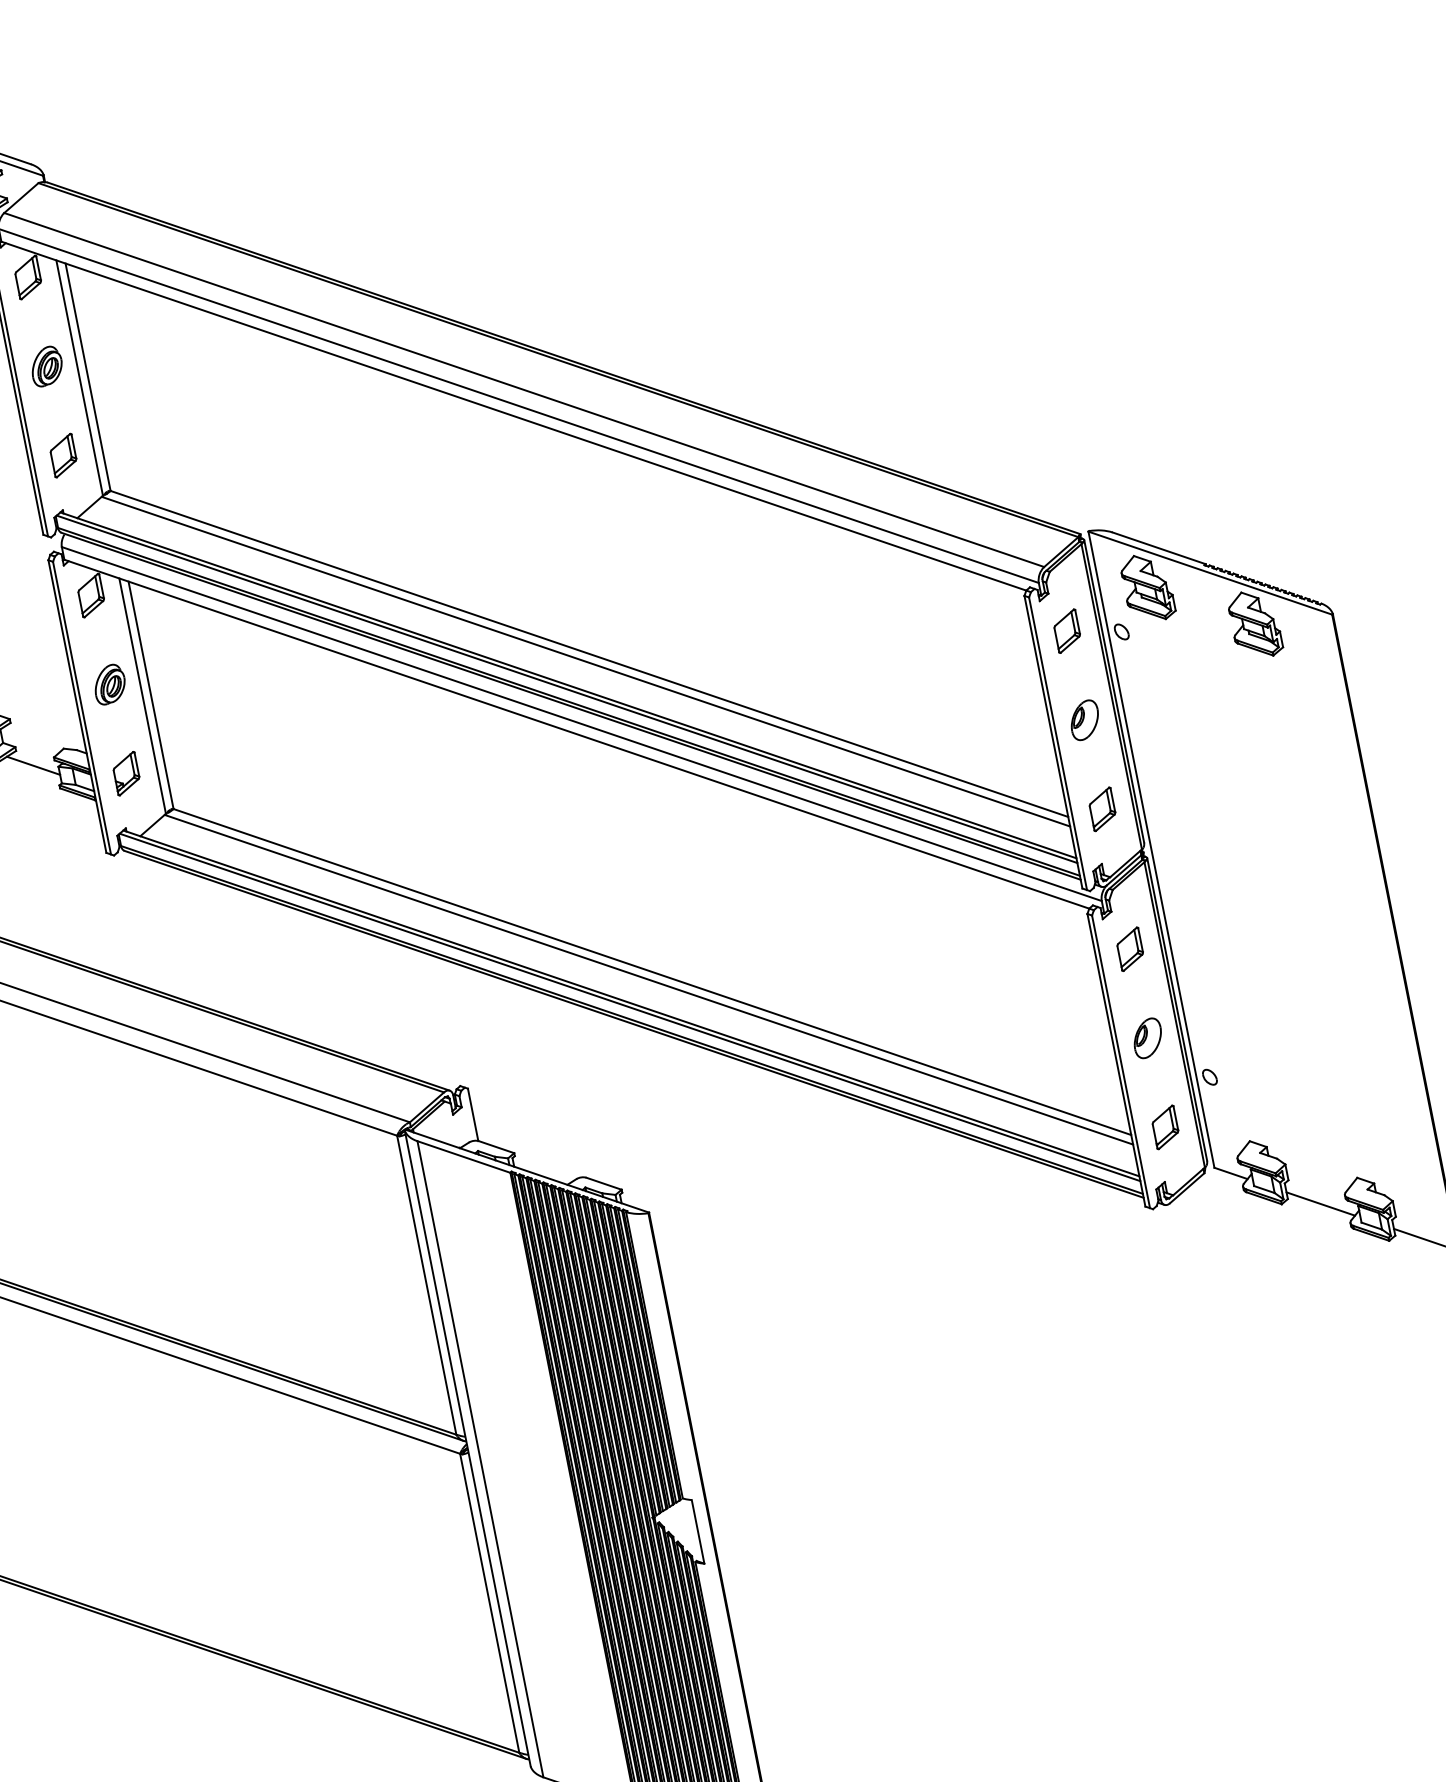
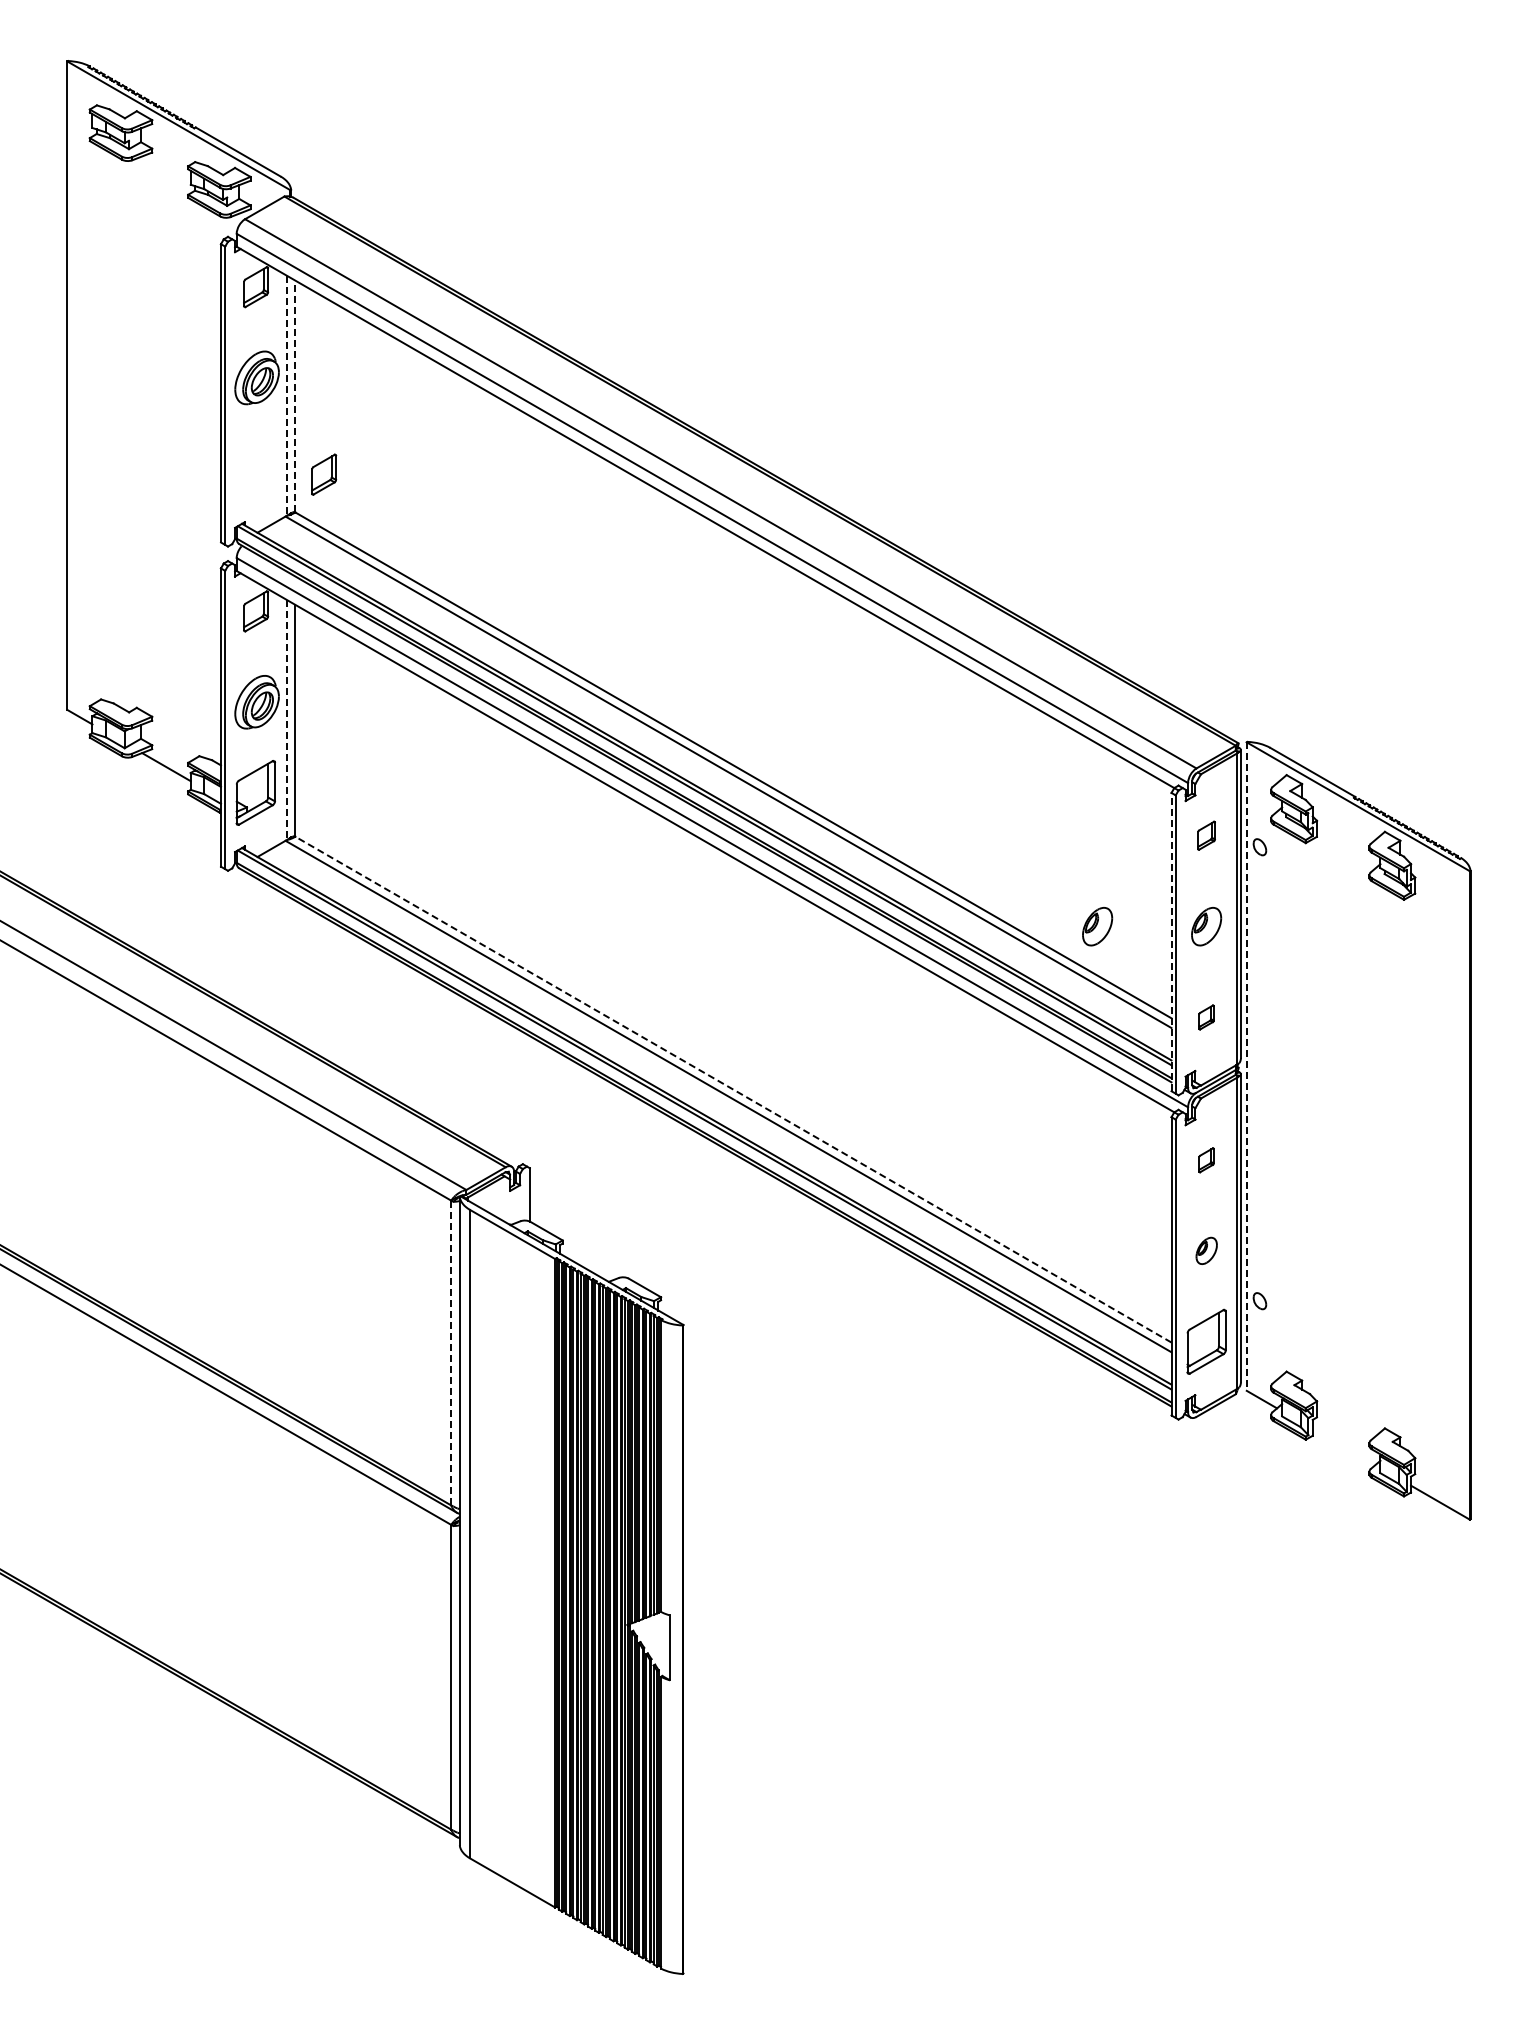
part: (46, 366) -> (256, 377), size x1.4
line: (80, 377) -> (287, 395), solid -> dashed
line: (88, 377) -> (295, 396), solid -> dashed
part: (63, 455) -> (324, 474), moved
part: (1067, 630) -> (1206, 835), size x0.7
part: (109, 683) -> (256, 701), size x1.4
line: (143, 696) -> (287, 720), solid -> dashed
part: (977, 741) -> (1097, 926), added
line: (1053, 741) -> (1171, 941), solid -> dashed
part: (126, 773) -> (256, 792), size x1.6
part: (1102, 809) -> (1206, 1017), size x0.6
line: (1151, 850) -> (1246, 1067), solid -> dashed
part: (1130, 949) -> (1206, 1160), size x0.6
line: (652, 971) -> (733, 1089), solid -> dashed
part: (1147, 1037) -> (1206, 1250), size x0.7
part: (1165, 1127) -> (1206, 1341), size x1.6
line: (1320, 1203) -> (1343, 1446), removed
line: (427, 1285) -> (451, 1353), solid -> dashed

